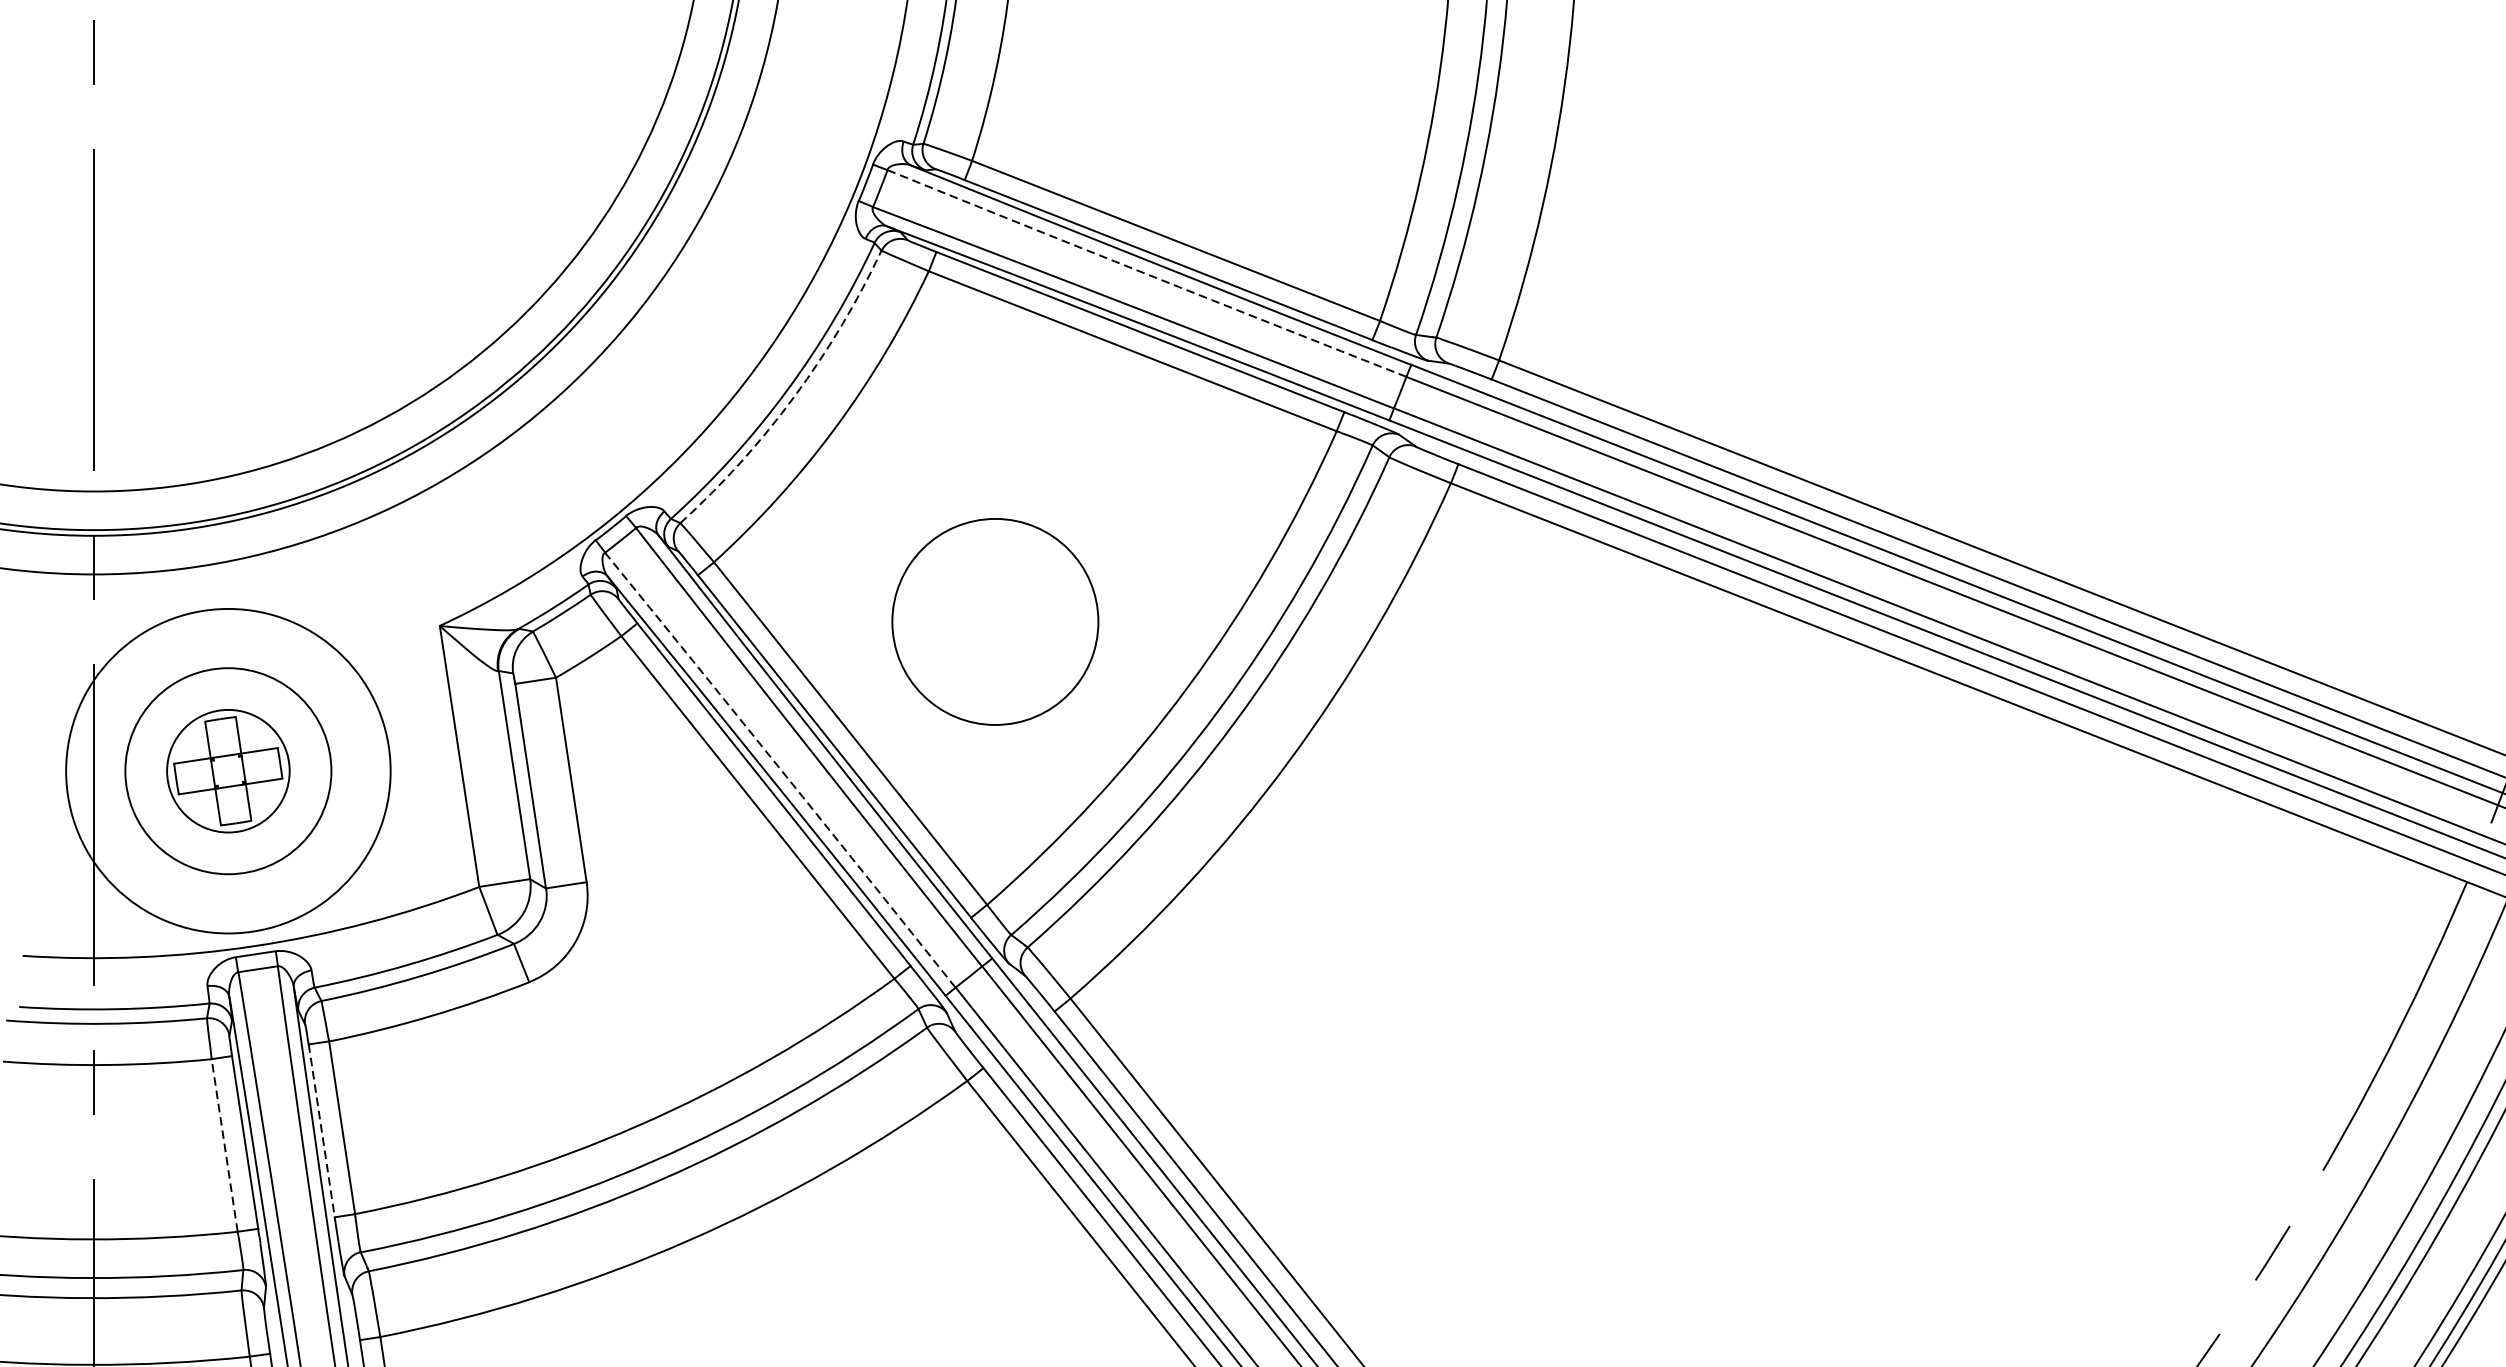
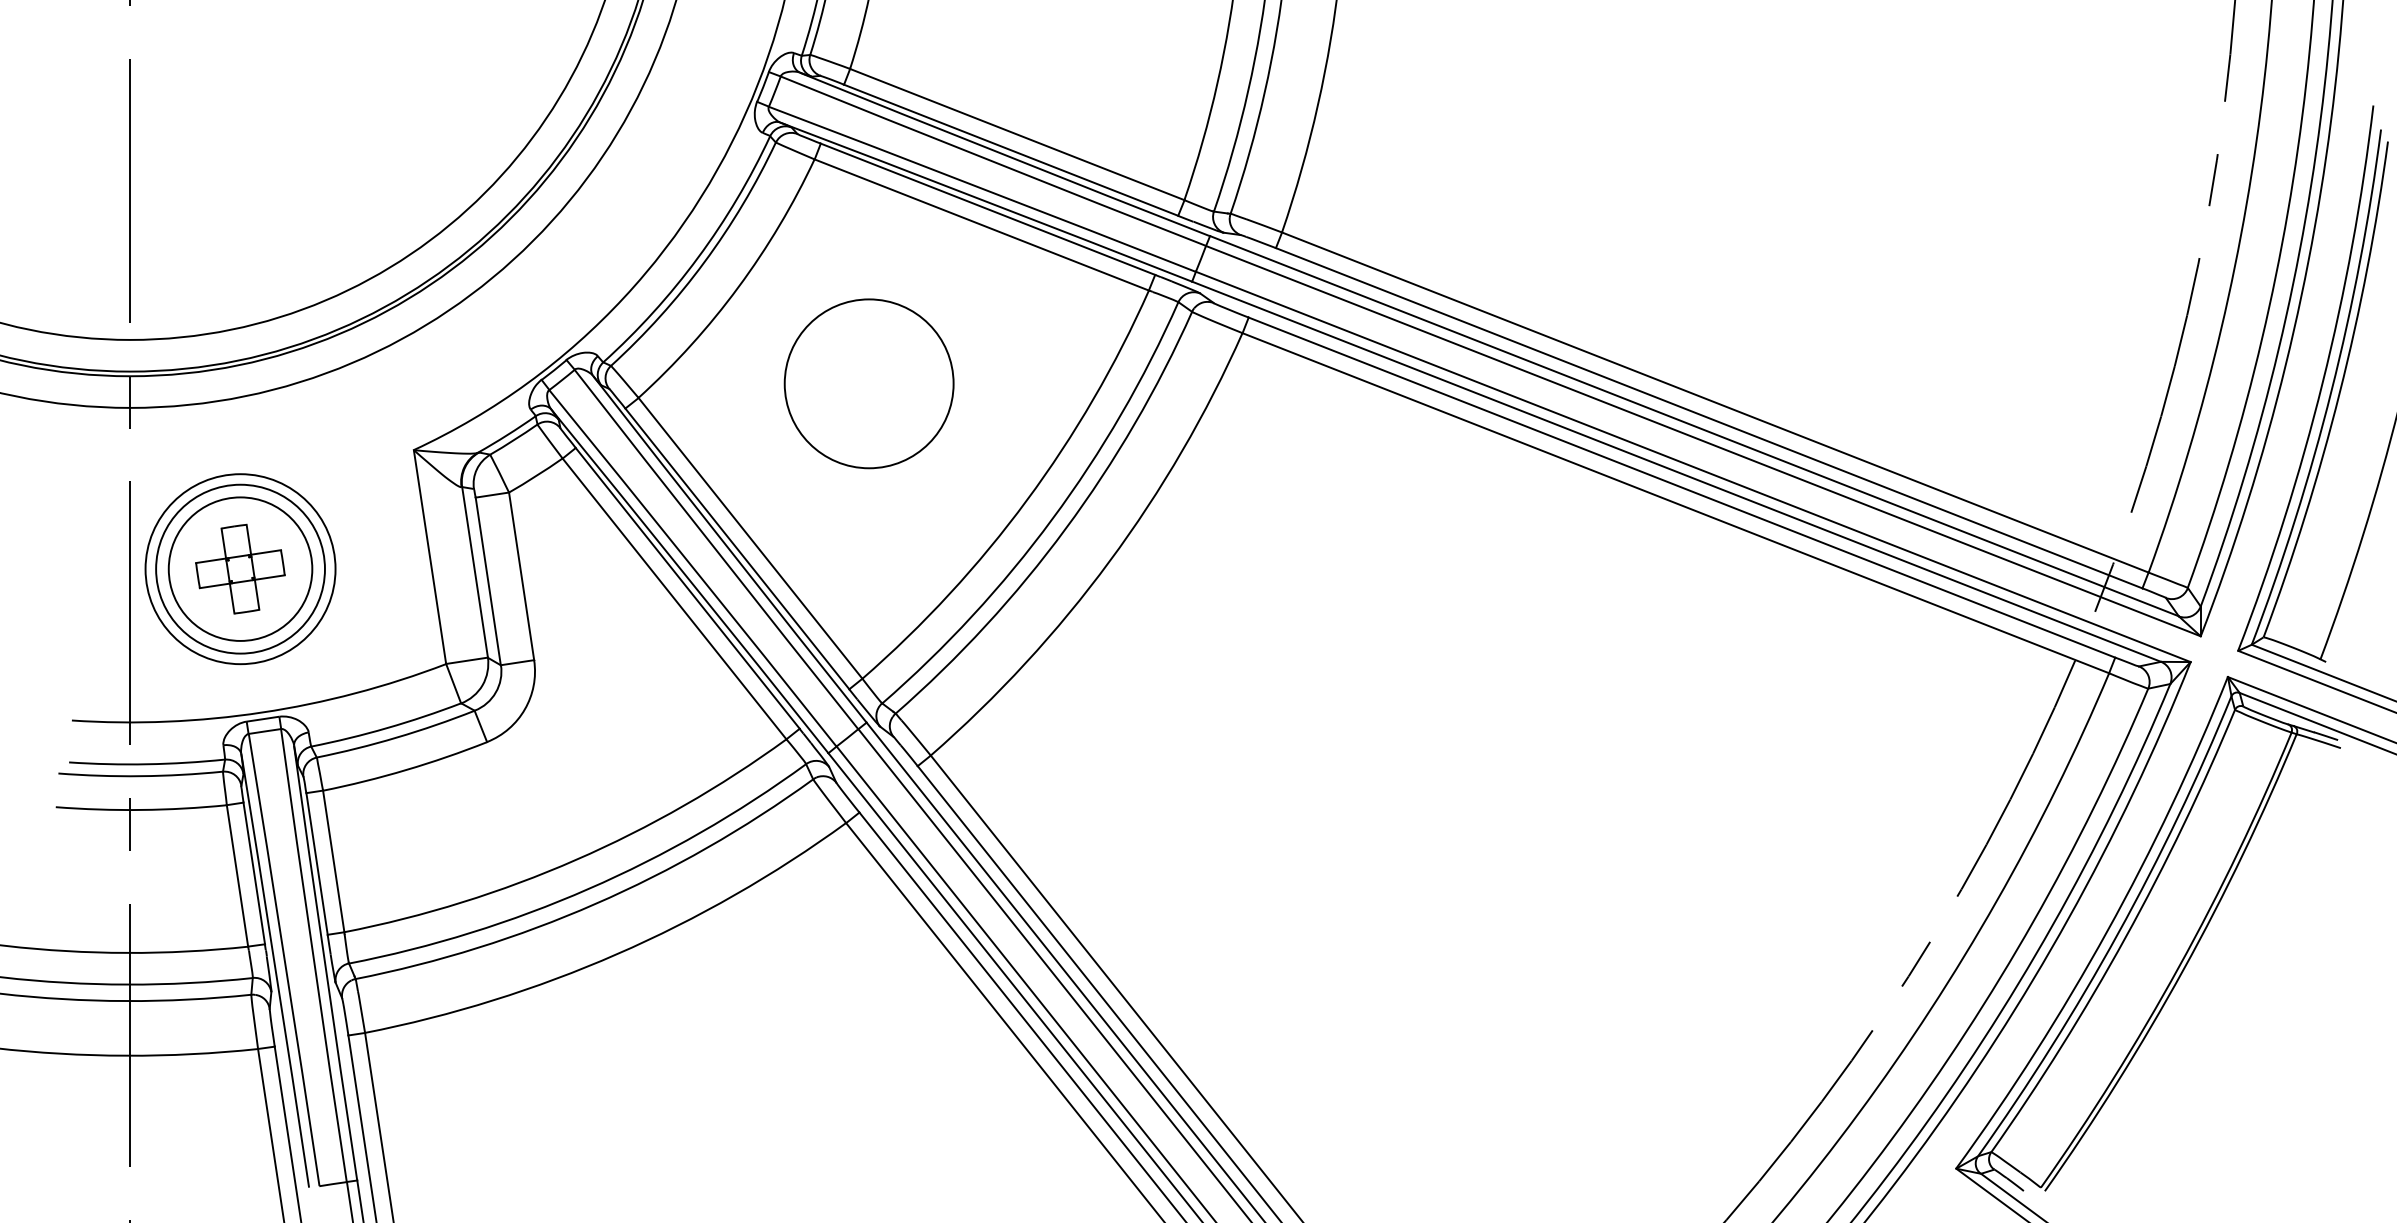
arc: (1147, 273) -> (993, 161), dashed -> solid
arc: (794, 397) -> (704, 262), dashed -> solid
circle: (994, 621) -> (868, 383), moved
arc: (781, 769) -> (693, 567), dashed -> solid
circle: (228, 770) -> (240, 568), size x1.43
circle: (228, 771) -> (240, 569), size x0.71
line: (322, 1130) -> (317, 863), dashed -> solid
line: (224, 1144) -> (237, 875), dashed -> solid

